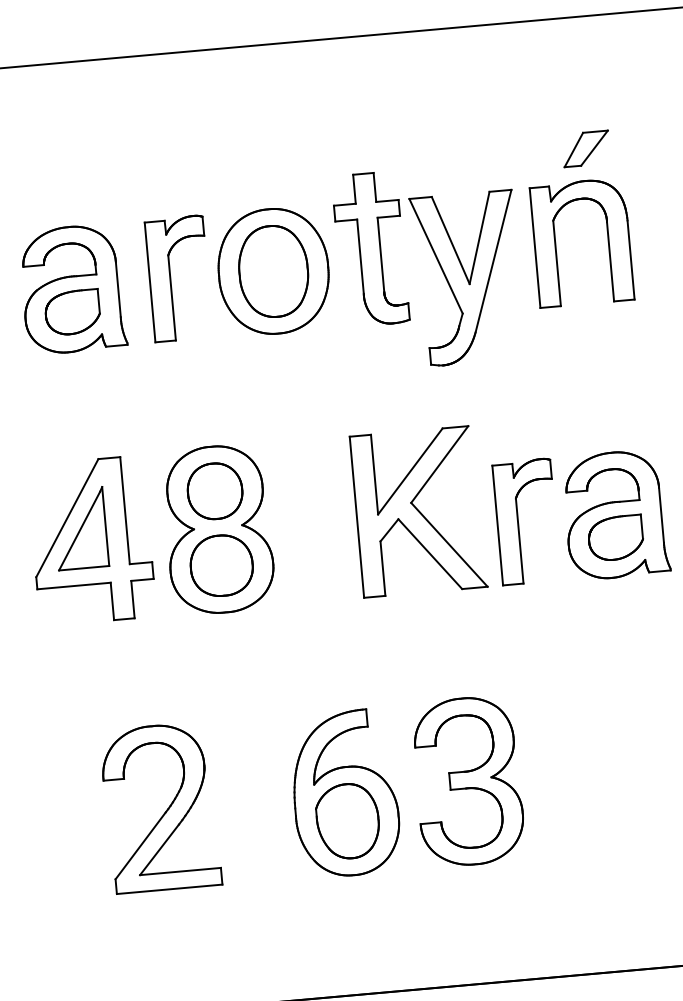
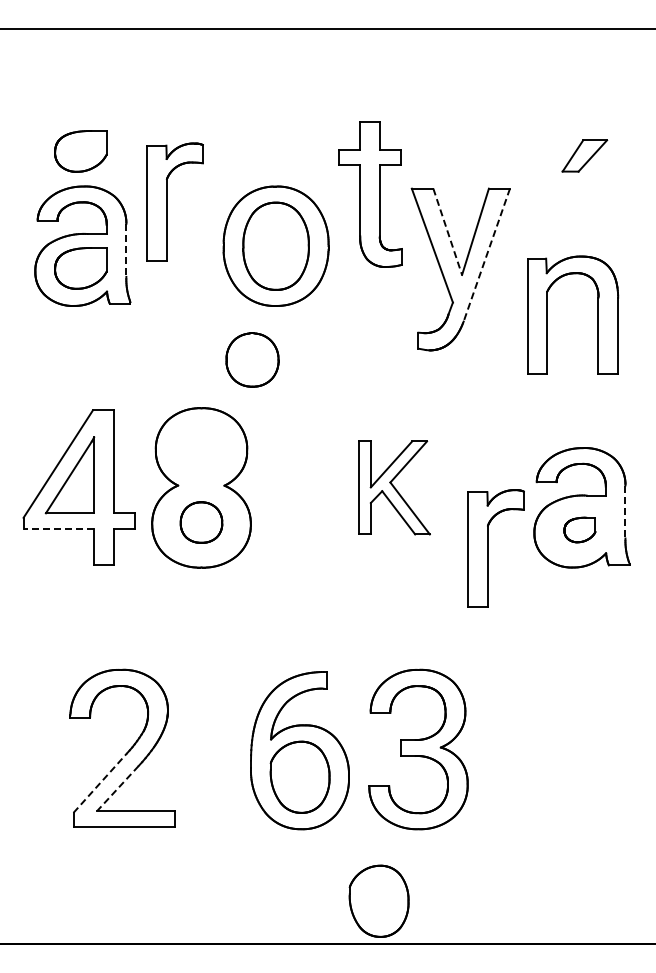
part: (61, 191) -> (80, 151), added
part: (607, 239) -> (597, 314), moved
line: (450, 241) -> (447, 232), solid -> dashed
part: (370, 249) -> (370, 194), moved
line: (493, 261) -> (486, 255), solid -> dashed
part: (170, 278) -> (167, 201), moved
line: (118, 289) -> (126, 250), solid -> dashed
part: (215, 490) -> (252, 359), moved
part: (419, 511) -> (394, 487), size x0.6
line: (661, 515) -> (625, 512), solid -> dashed
part: (518, 522) -> (488, 548), moved
part: (615, 537) -> (579, 529), size x0.6
part: (221, 565) -> (201, 522), size x0.7
line: (73, 586) -> (58, 529), solid -> dashed
line: (140, 845) -> (100, 782), solid -> dashed
line: (159, 849) -> (117, 788), solid -> dashed
part: (440, 942) -> (378, 900), added

